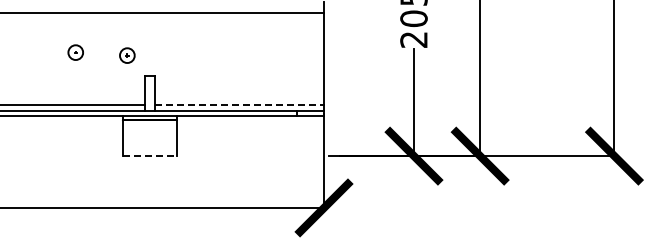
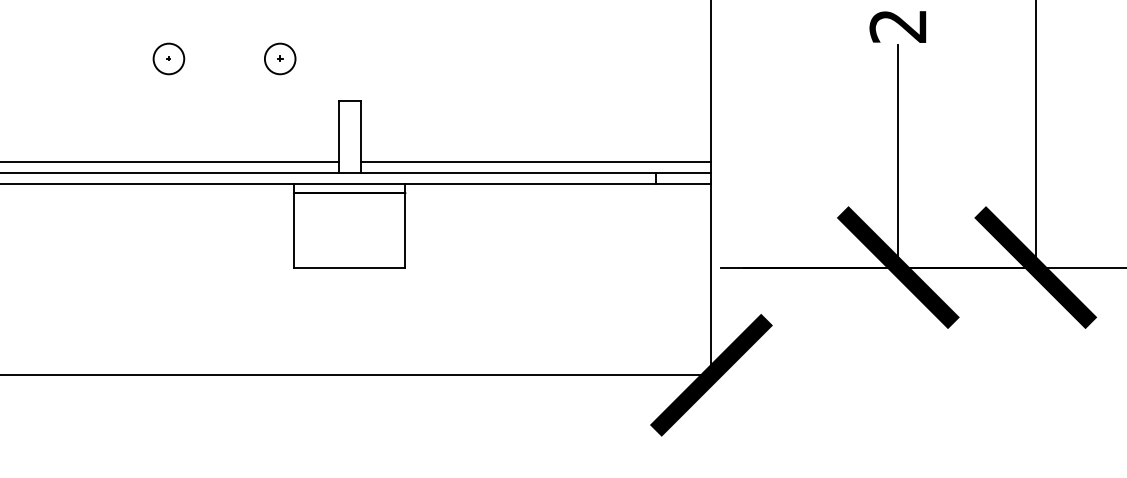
part: (75, 52) -> (168, 58), moved
part: (127, 55) -> (280, 58), moved
line: (240, 105) -> (537, 162), dashed -> solid
line: (149, 156) -> (349, 268), dashed -> solid

